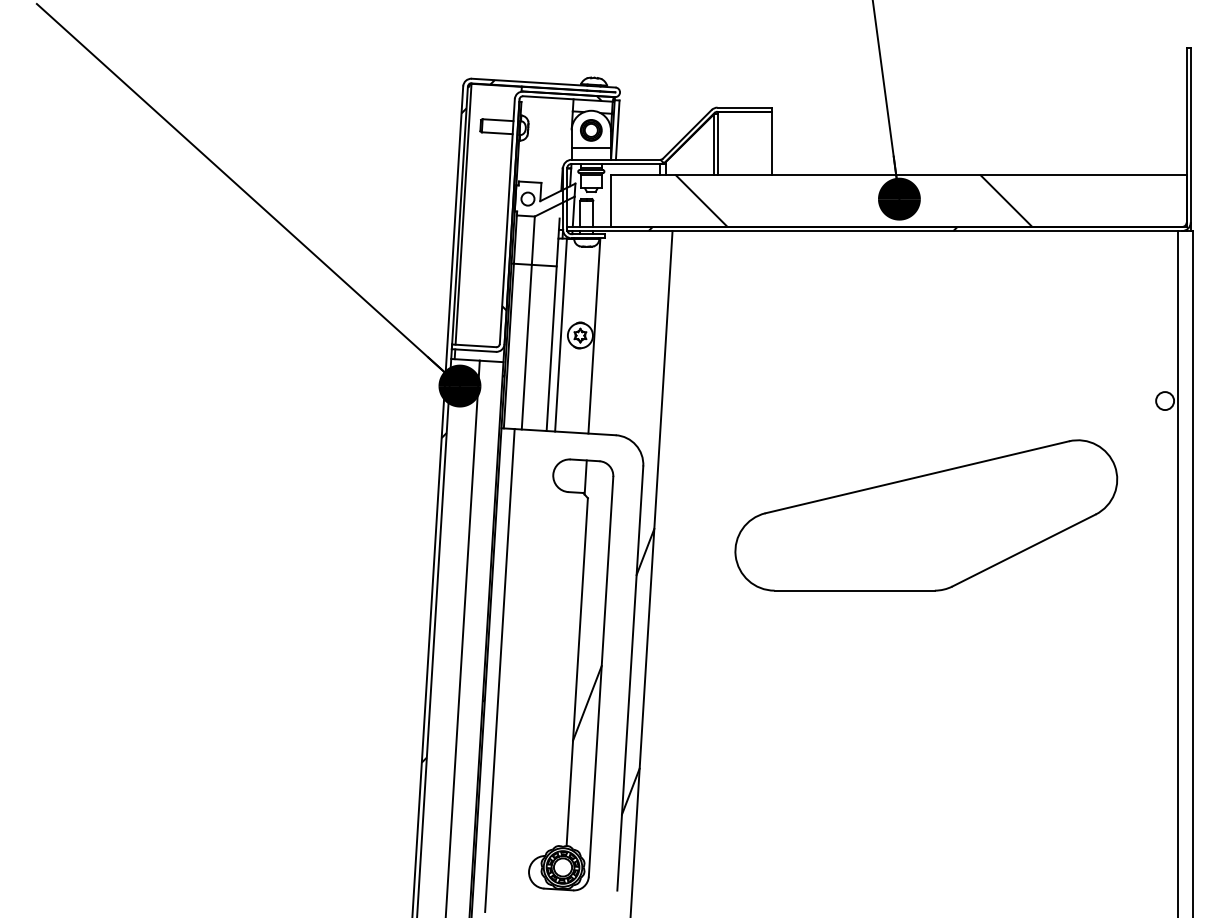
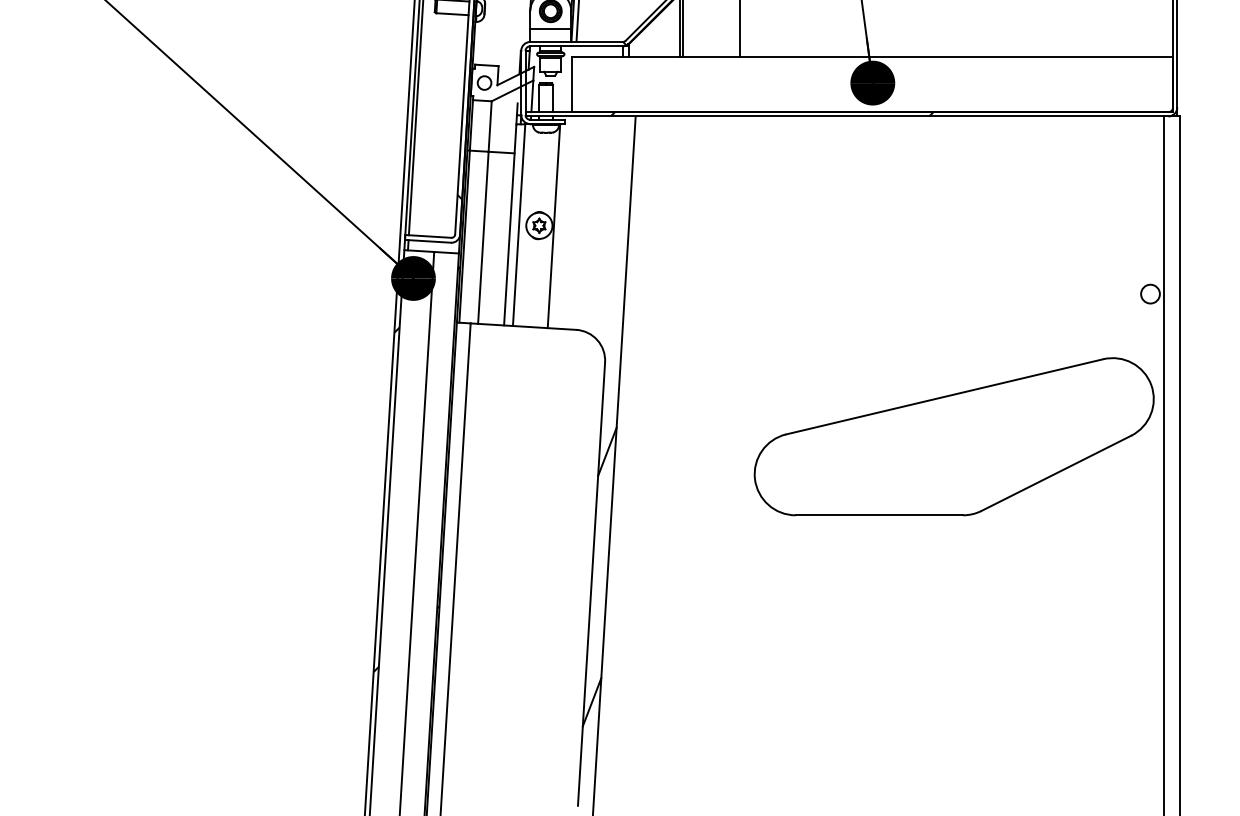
hatch: (853, 200) -> (824, 84), removed
part: (926, 515) -> (954, 436), moved
part: (571, 674) -> (530, 579), removed

